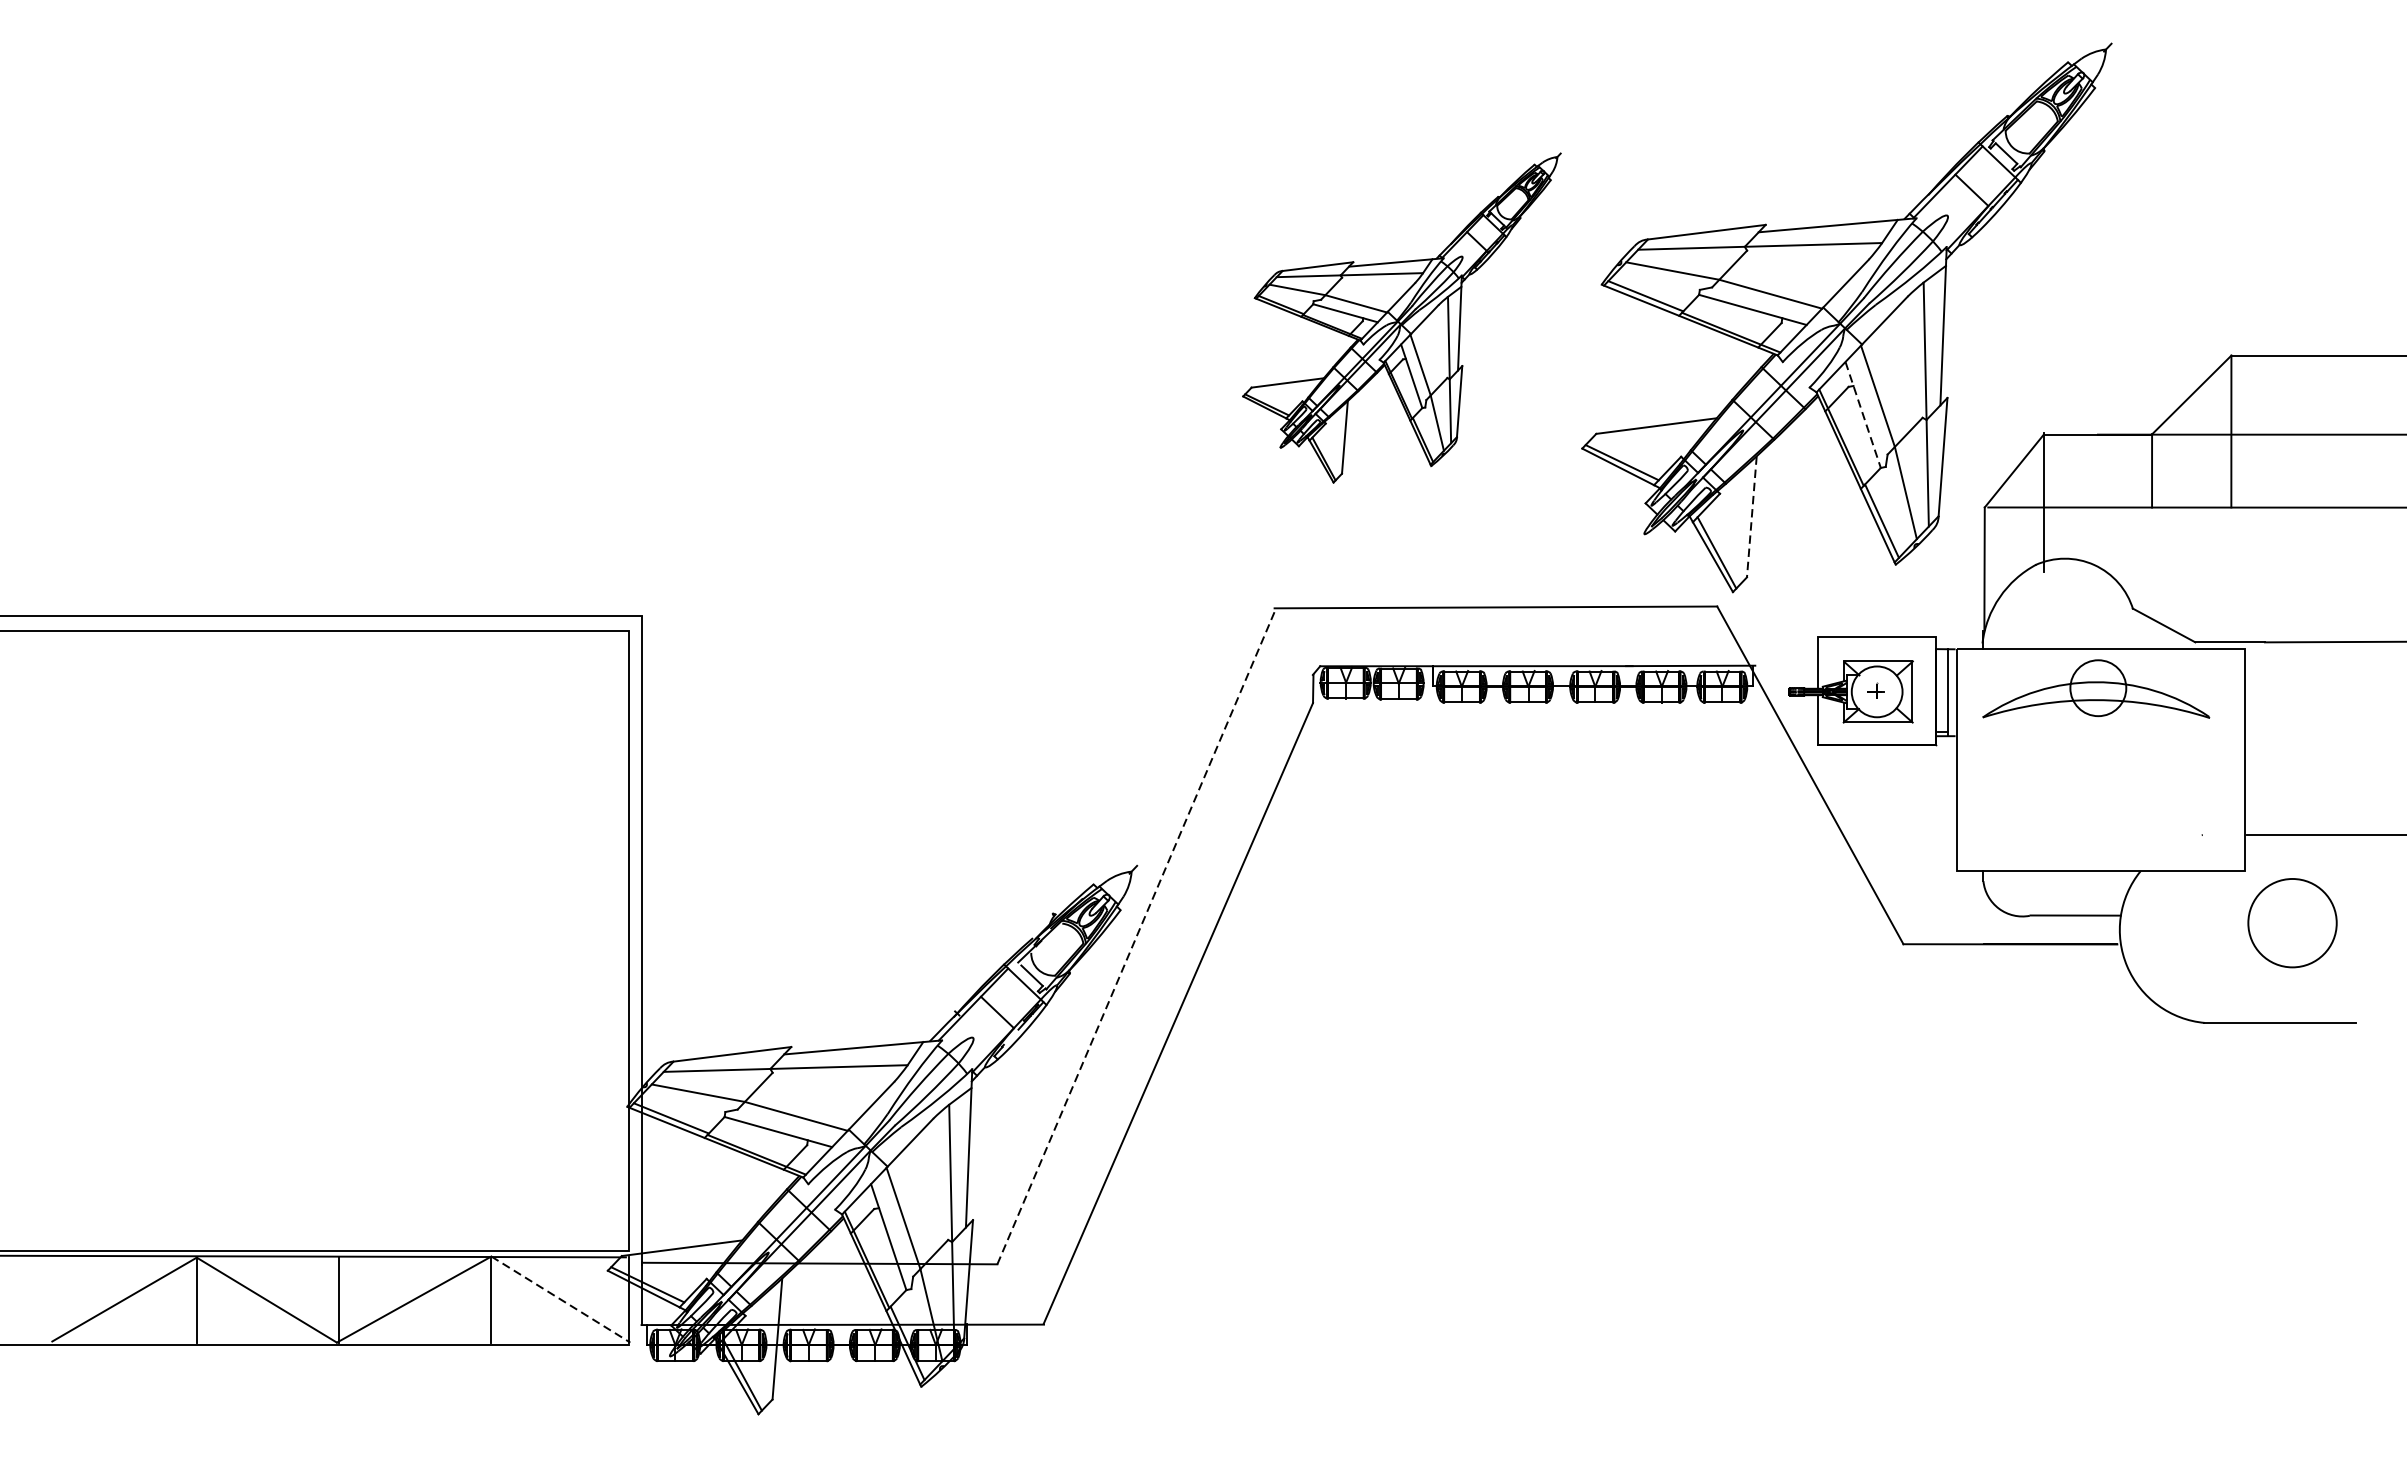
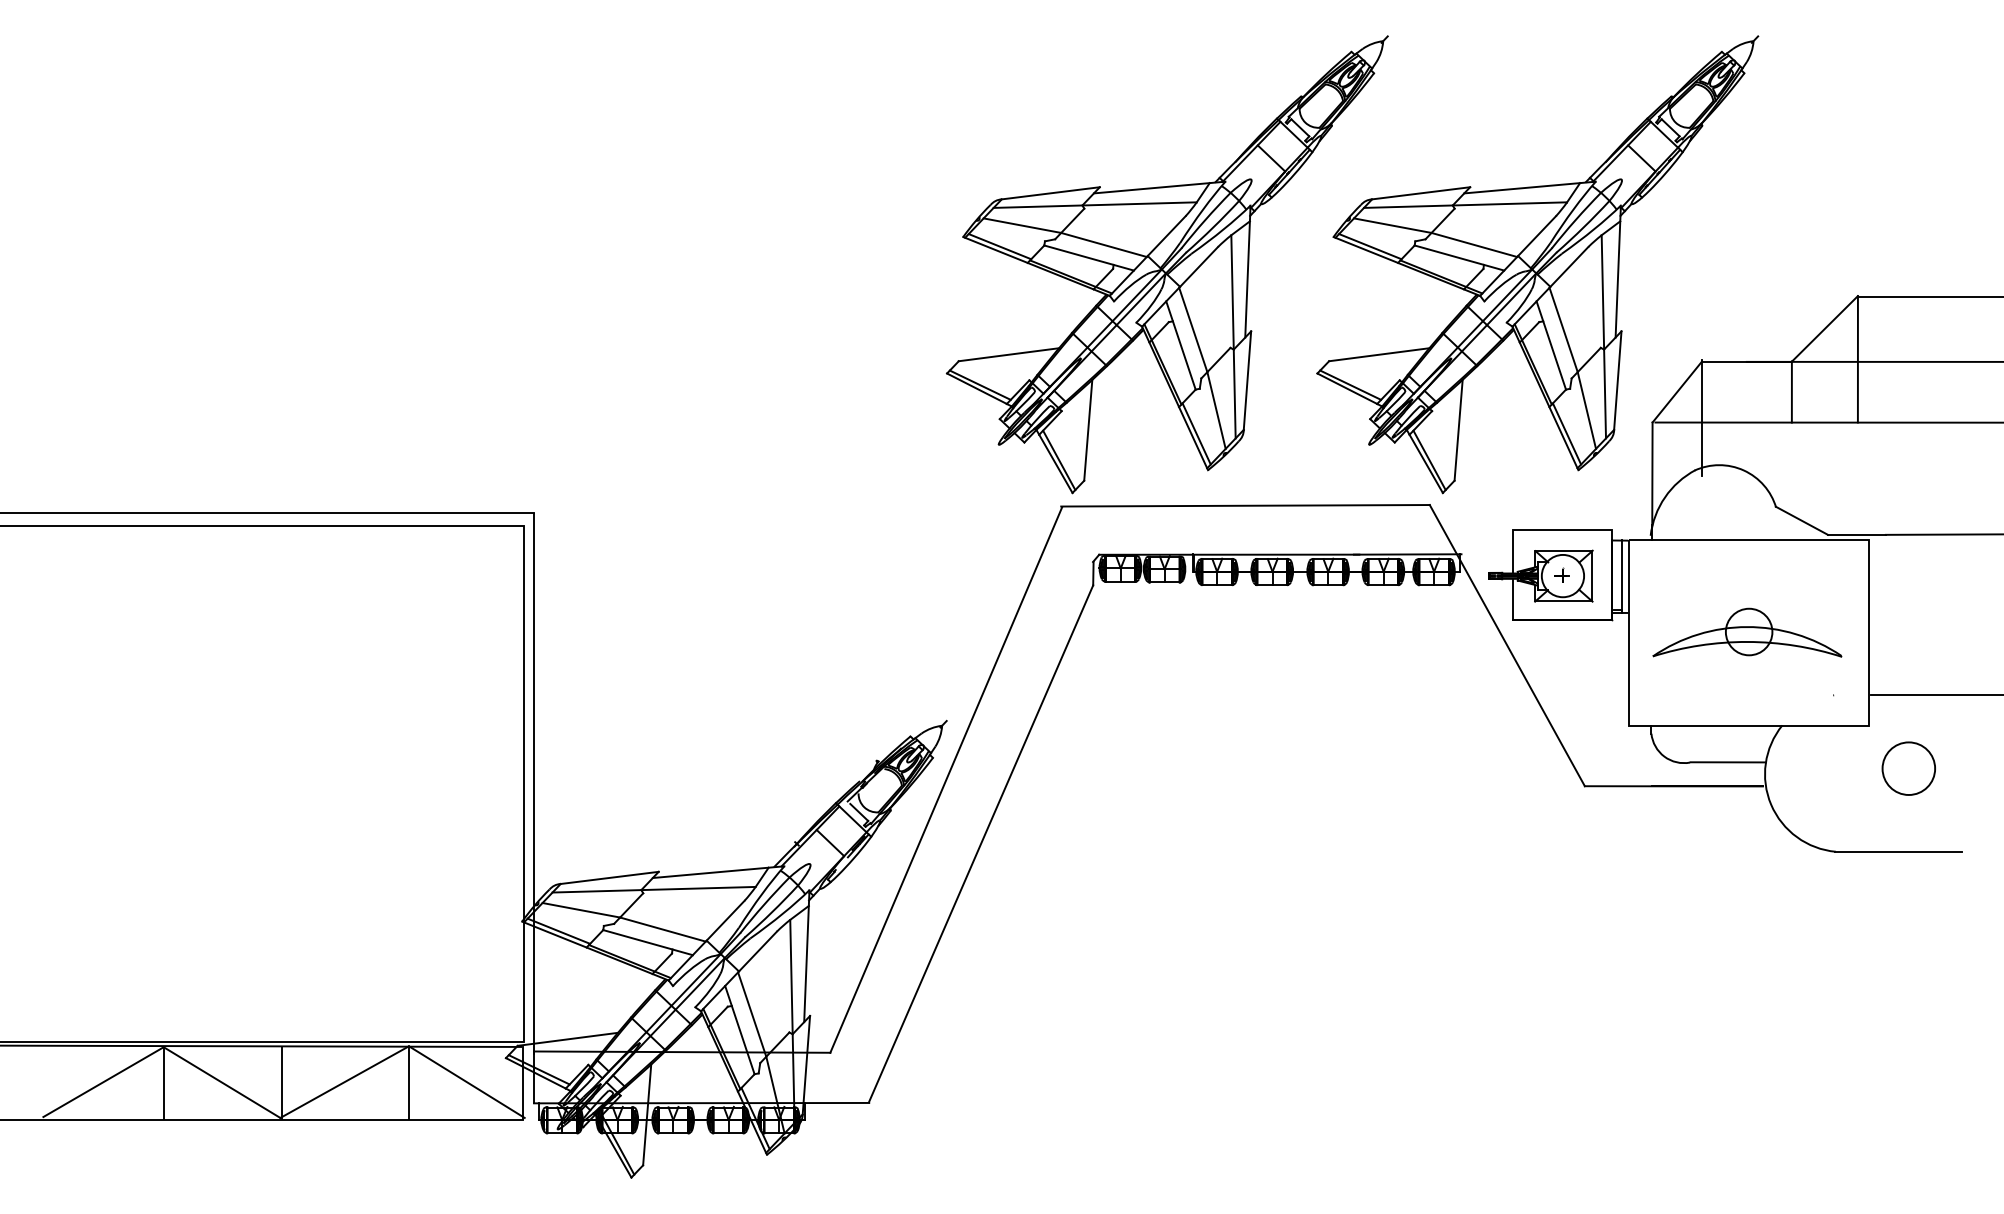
part: (1401, 317) -> (1166, 264), size x1.67
line: (1863, 414) -> (1551, 345), dashed -> solid
line: (1751, 517) -> (1458, 430), dashed -> solid
part: (2096, 688) -> (1747, 632), moved
circle: (2292, 922) -> (1908, 768), size x0.71
line: (1136, 936) -> (946, 779), dashed -> solid
line: (561, 1300) -> (467, 1082), dashed -> solid

